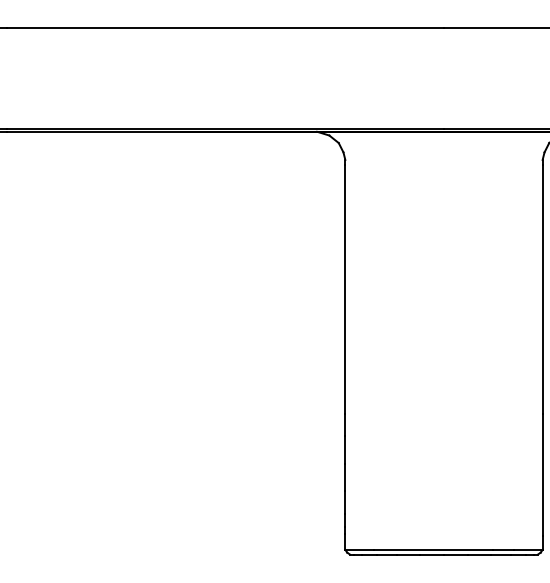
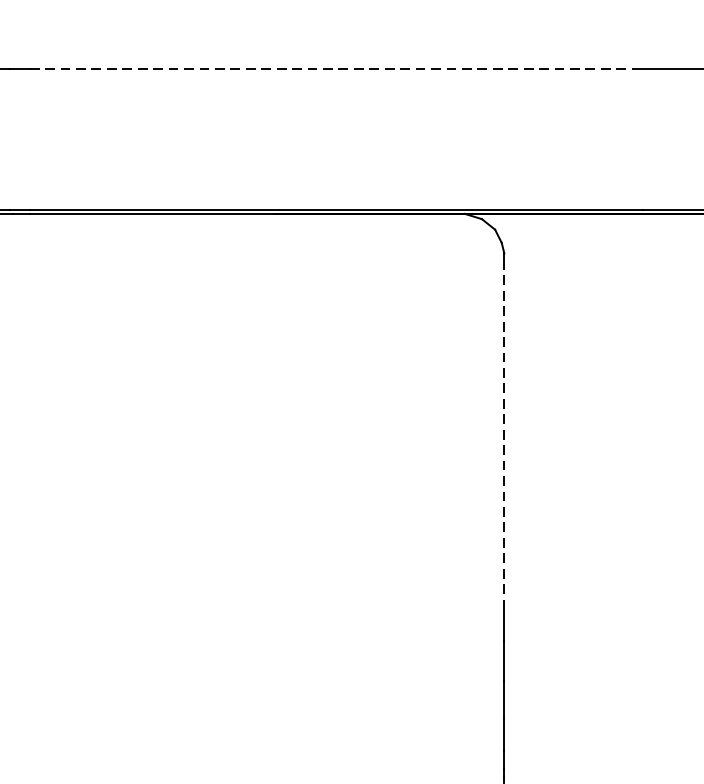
line: (226, 28) -> (337, 68), solid -> dashed
line: (345, 288) -> (504, 433), solid -> dashed

